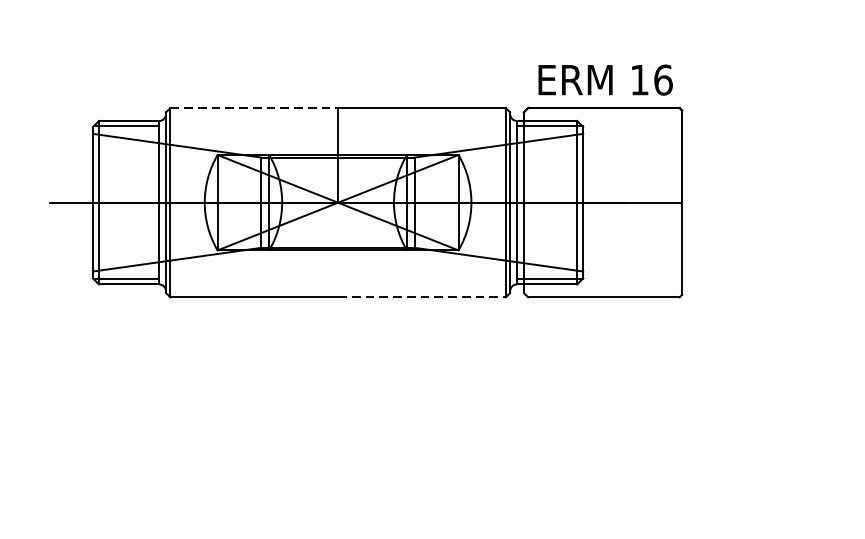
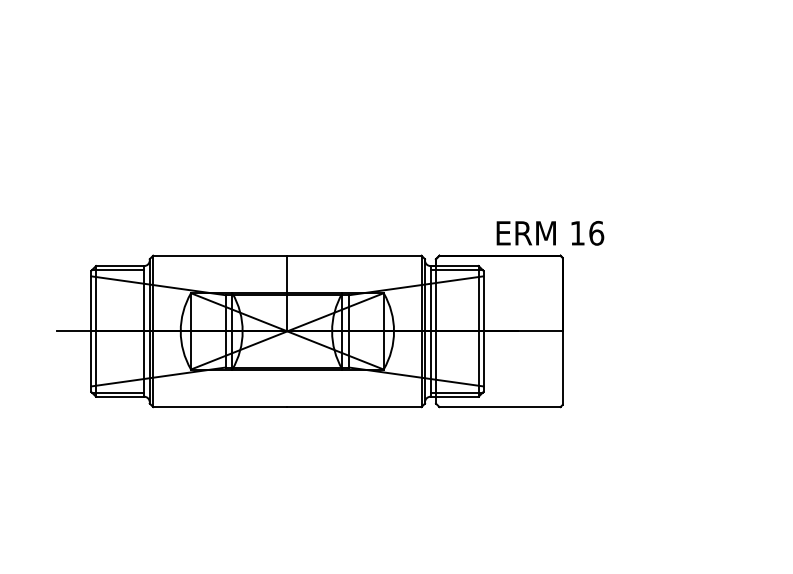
text: (605, 79) -> (550, 232), moved
line: (254, 107) -> (220, 255), dashed -> solid
line: (421, 297) -> (354, 407), dashed -> solid

